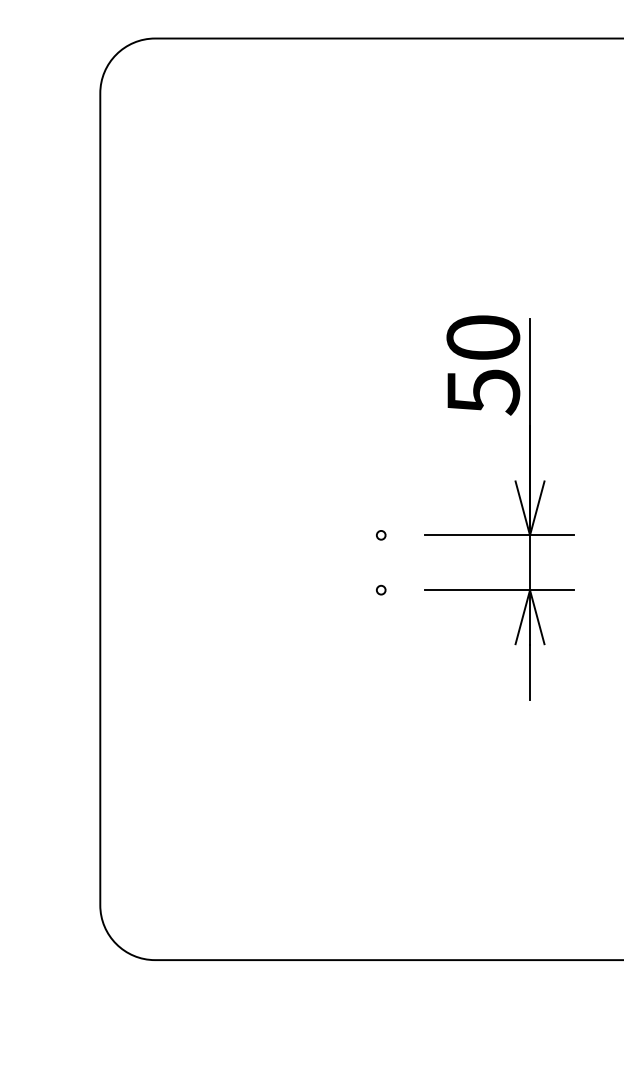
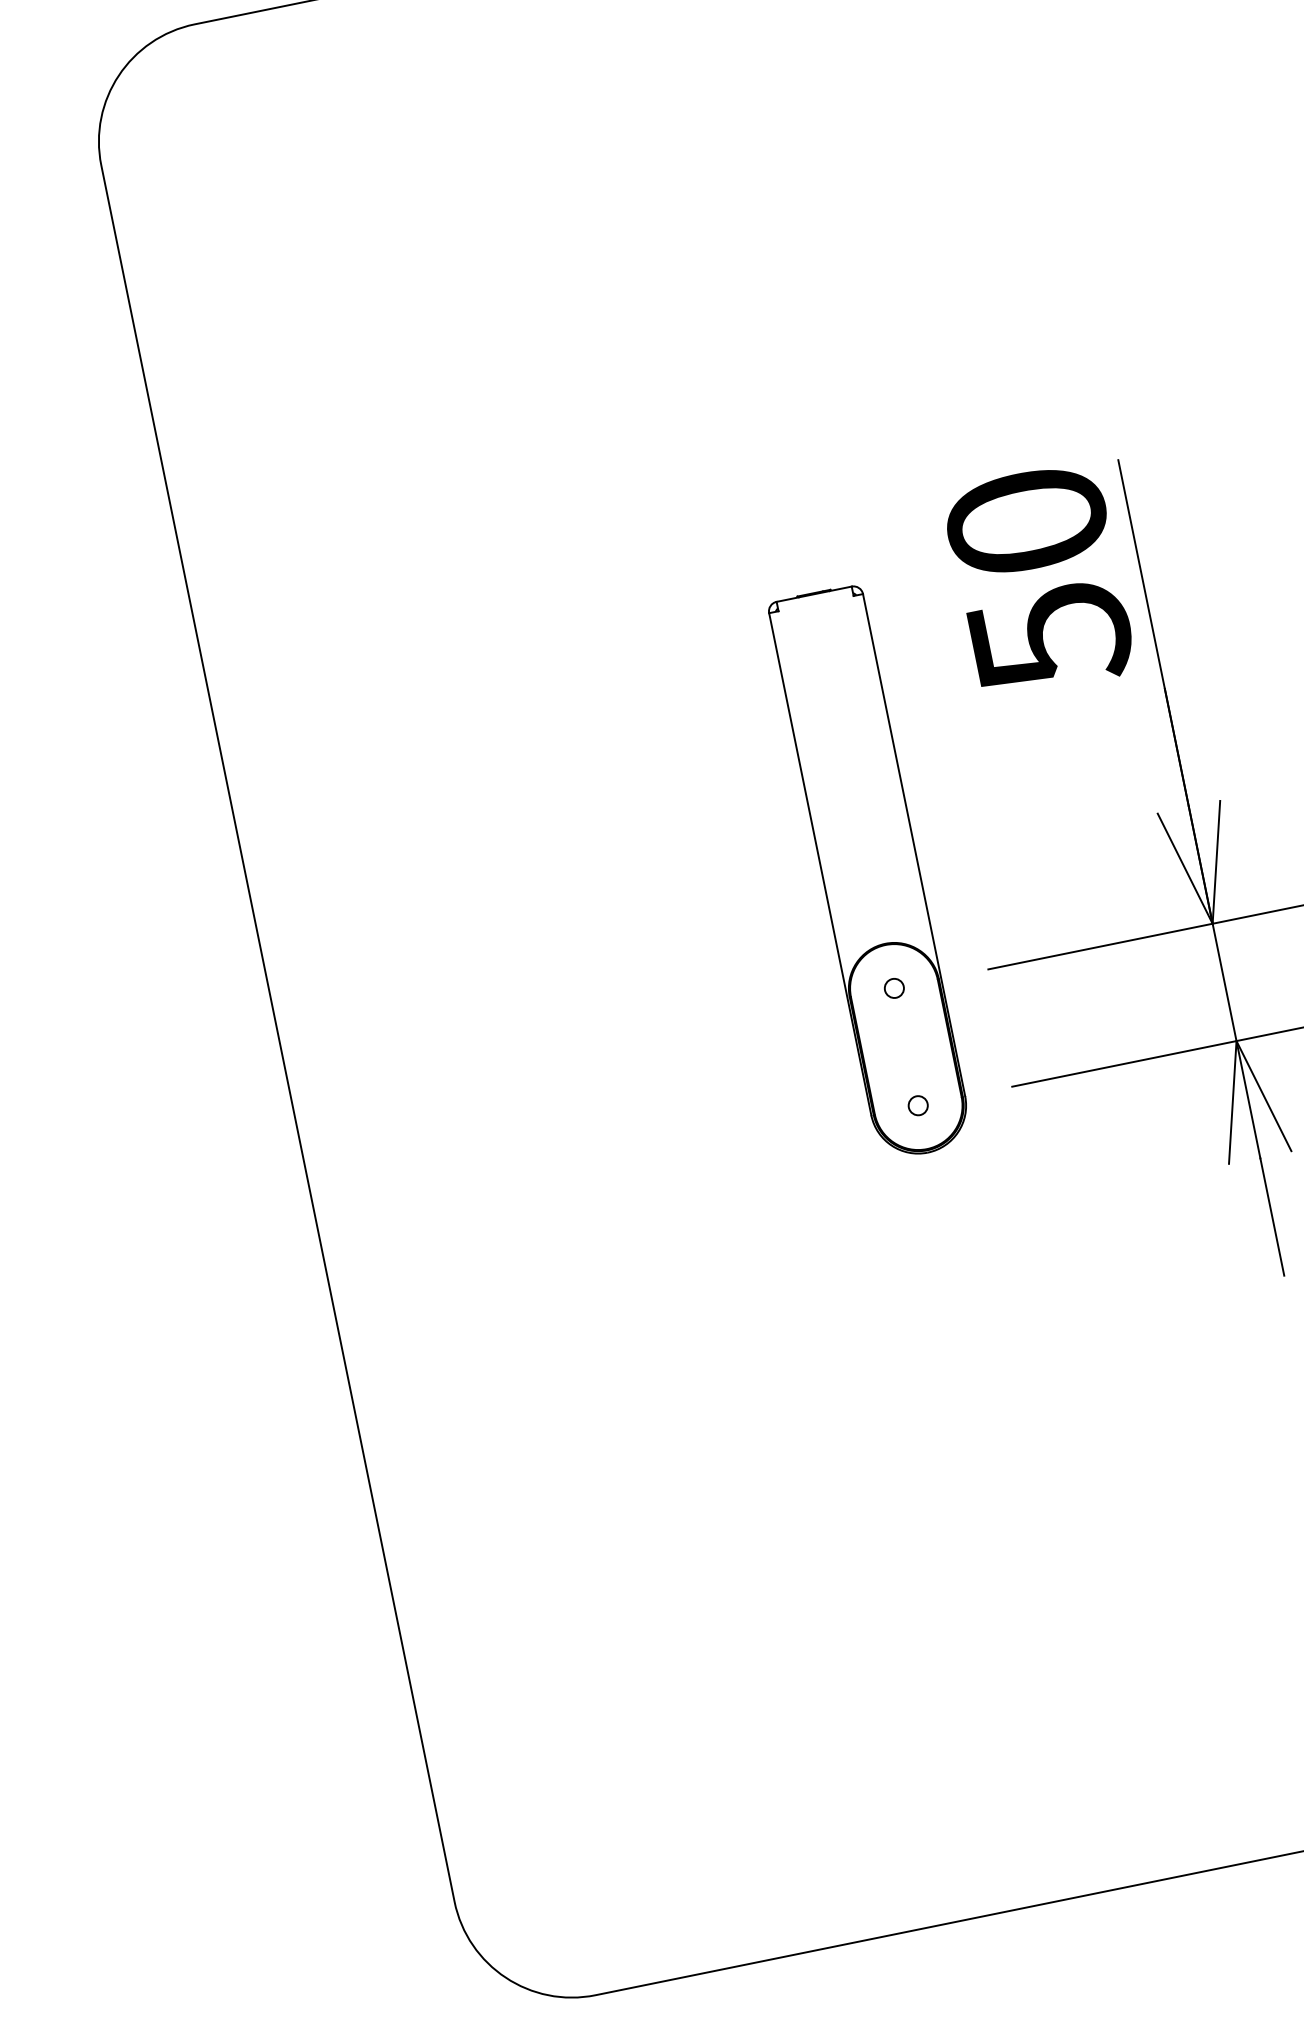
part: (380, 480) -> (868, 871), added

